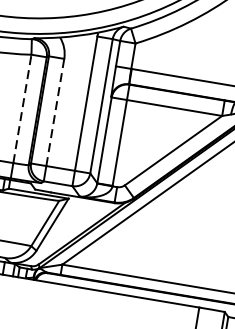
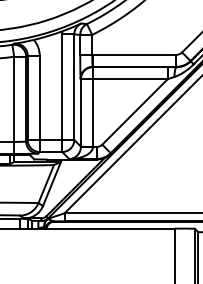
line: (22, 109) -> (14, 99), dashed -> solid
line: (55, 111) -> (39, 97), dashed -> solid

